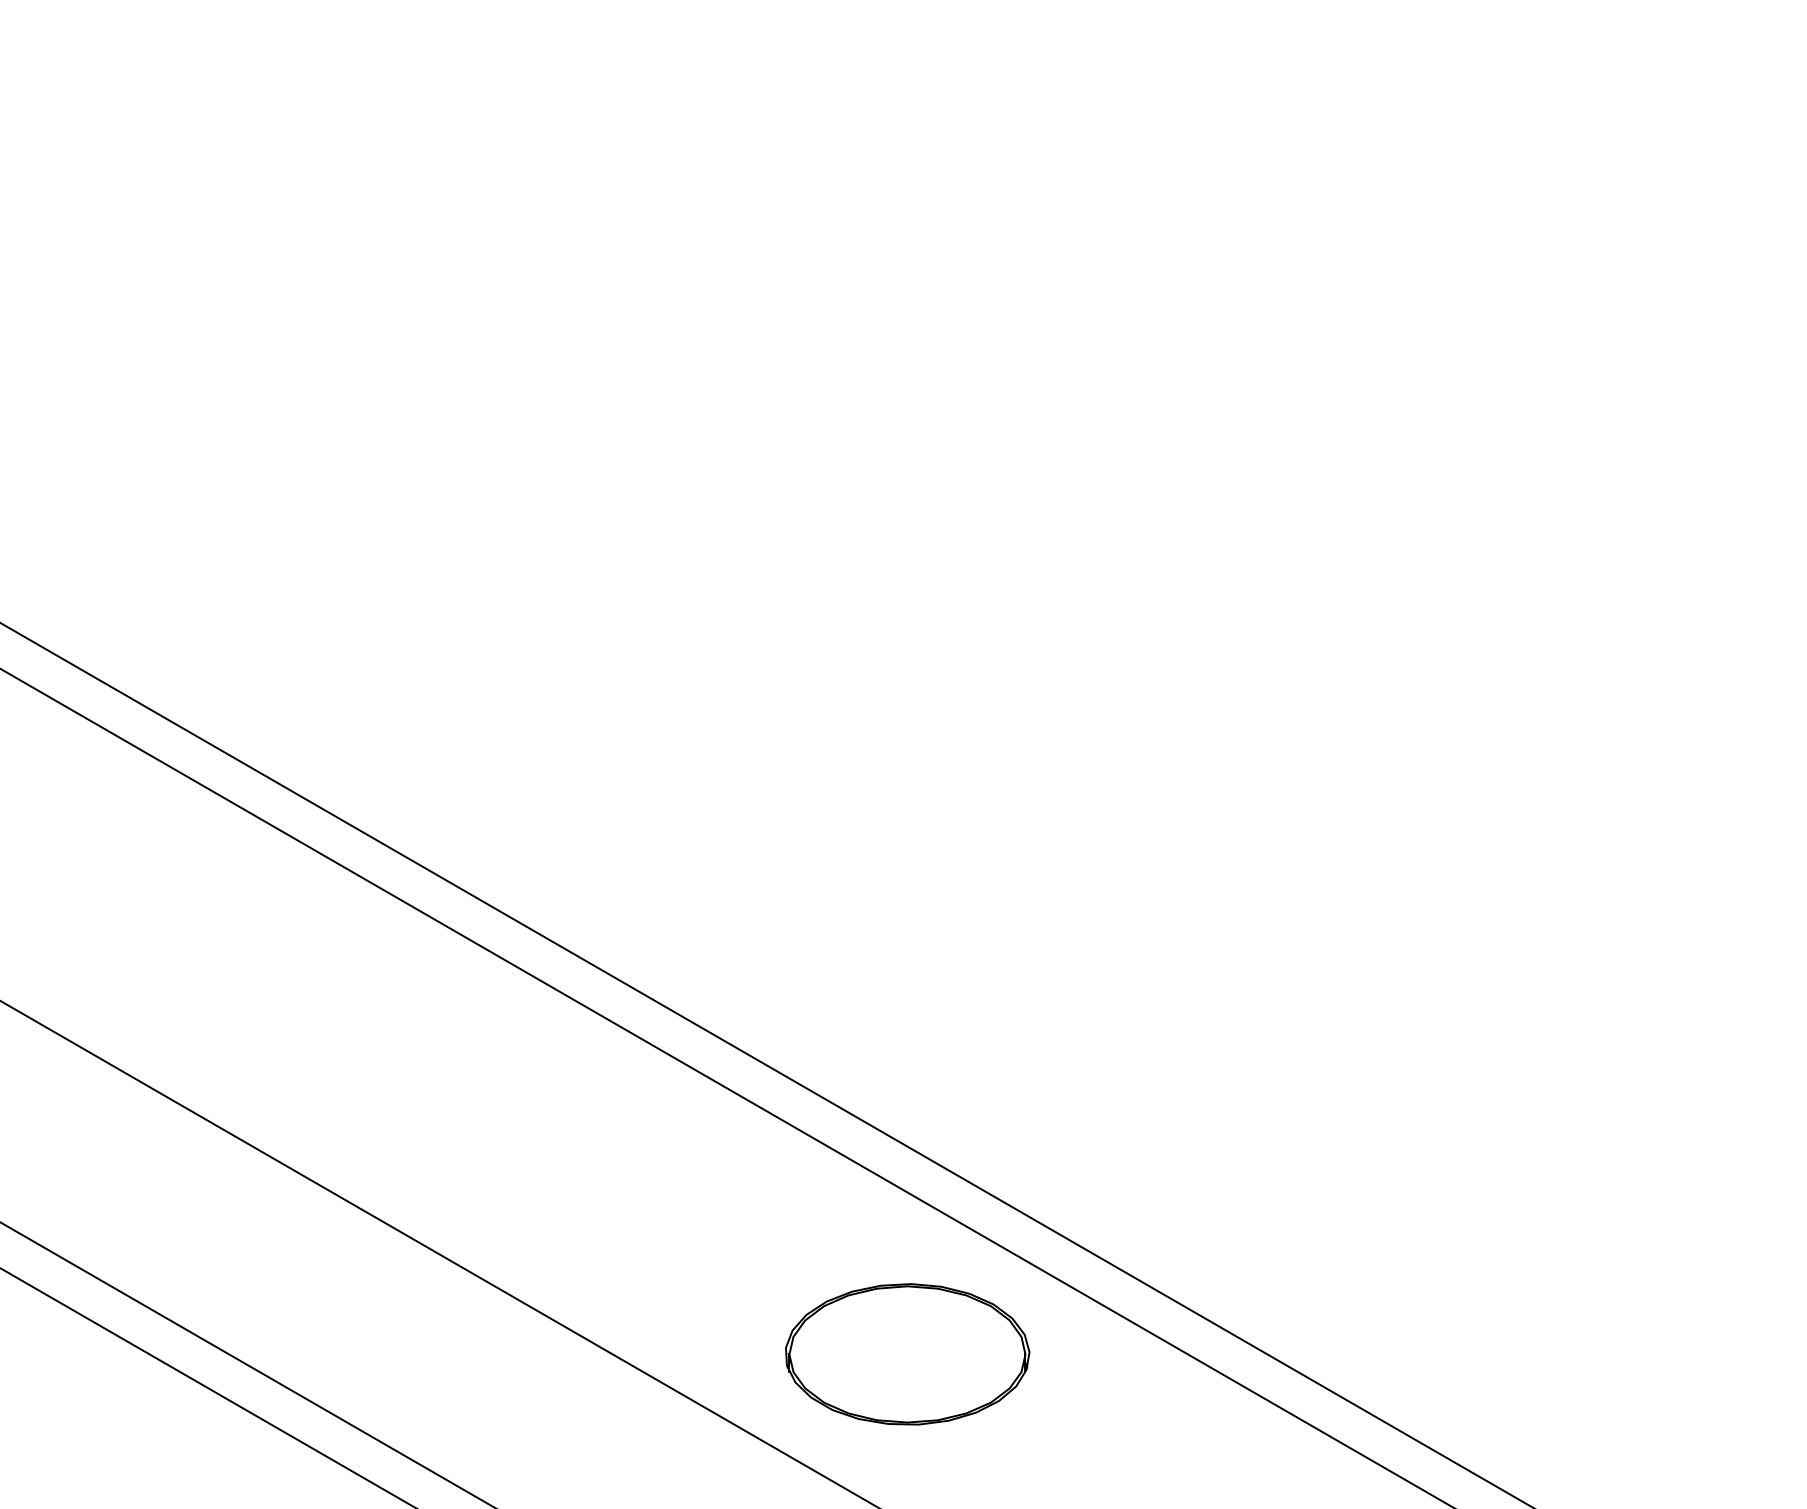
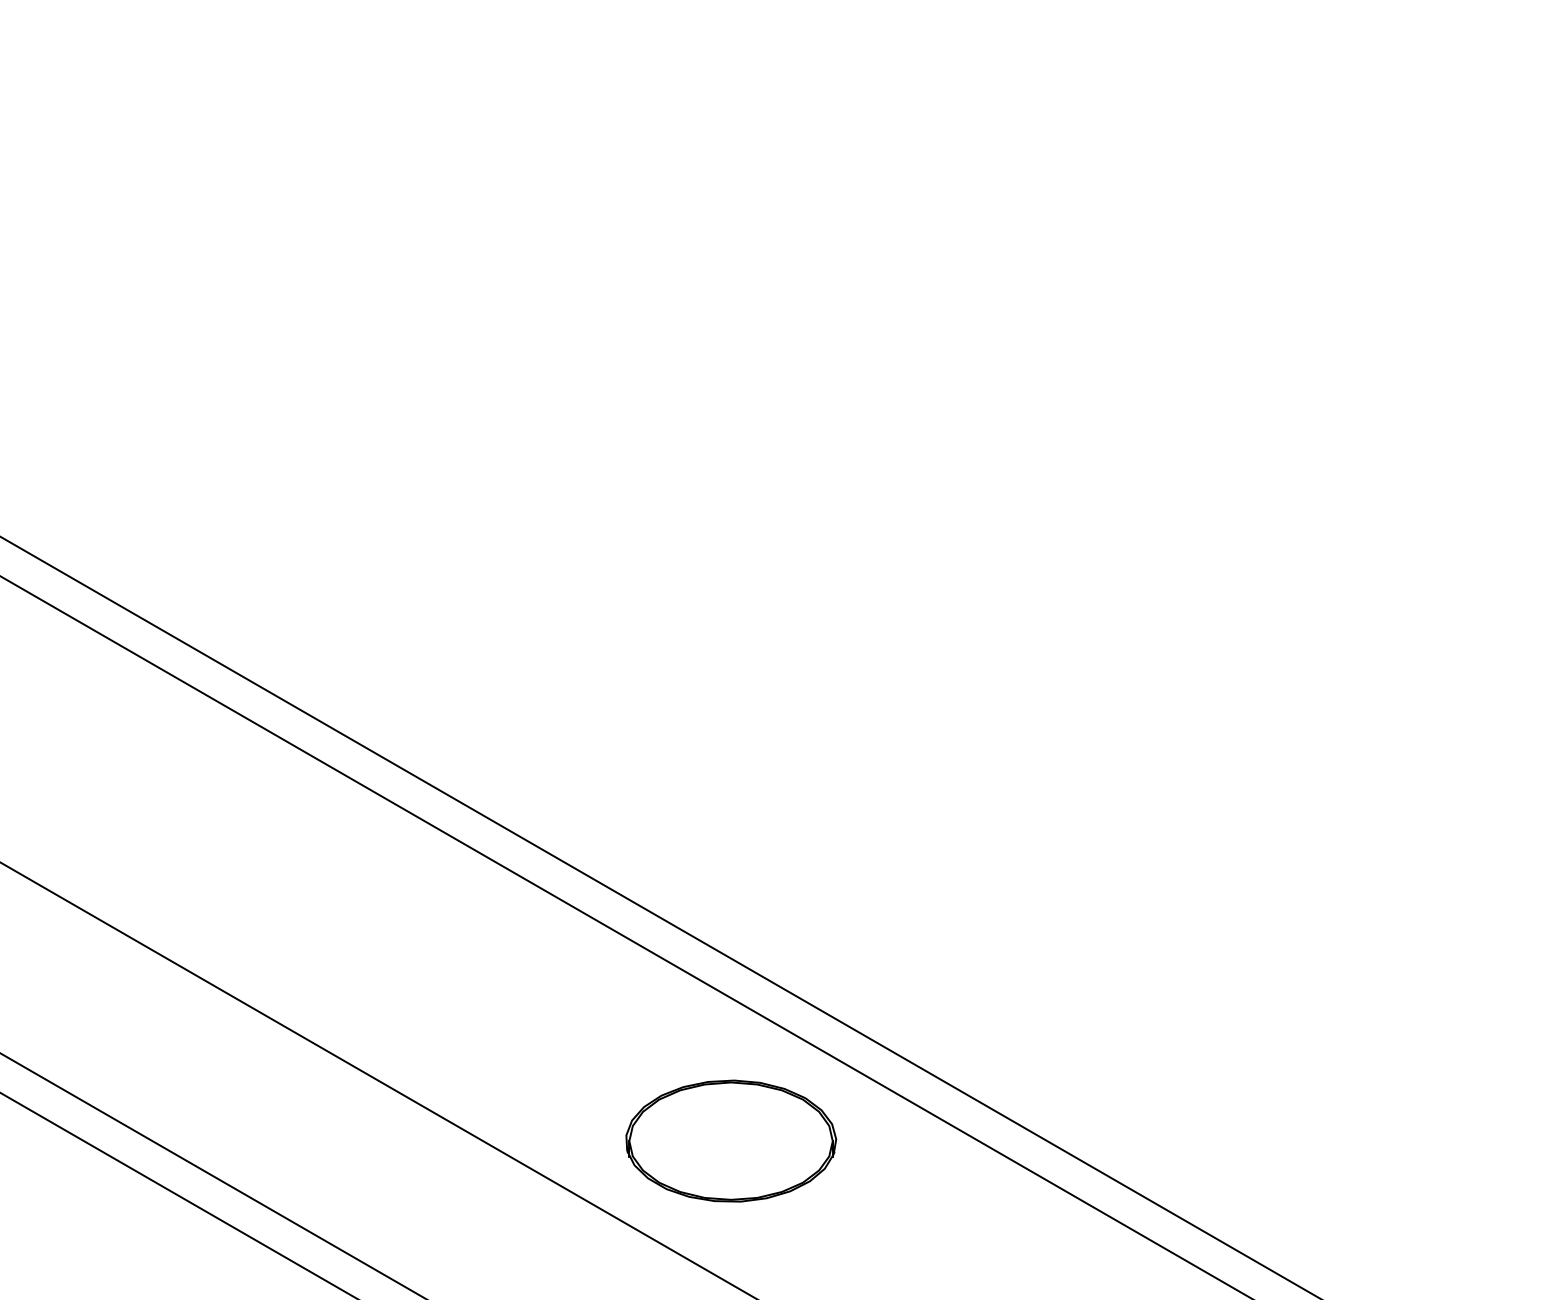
part: (907, 1354) -> (731, 1141), moved

